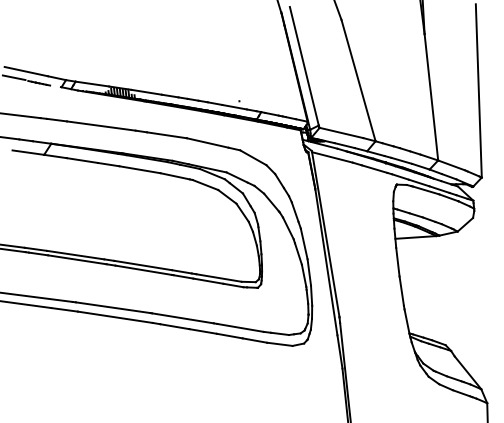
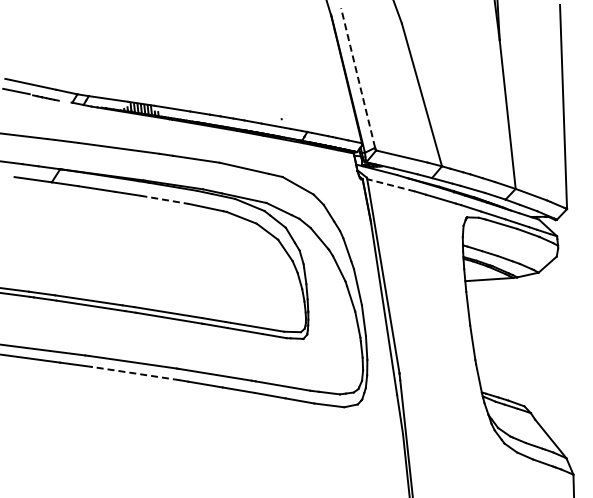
line: (304, 66) -> (358, 78), solid -> dashed
line: (332, 157) -> (391, 185), solid -> dashed
line: (139, 169) -> (164, 199), solid -> dashed
line: (115, 317) -> (135, 373), solid -> dashed

